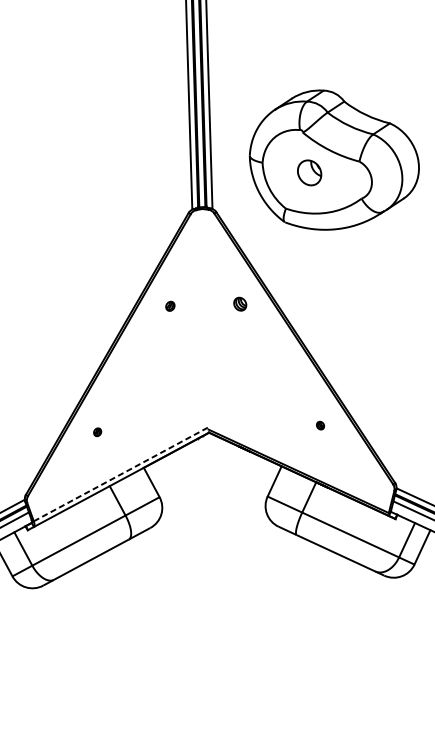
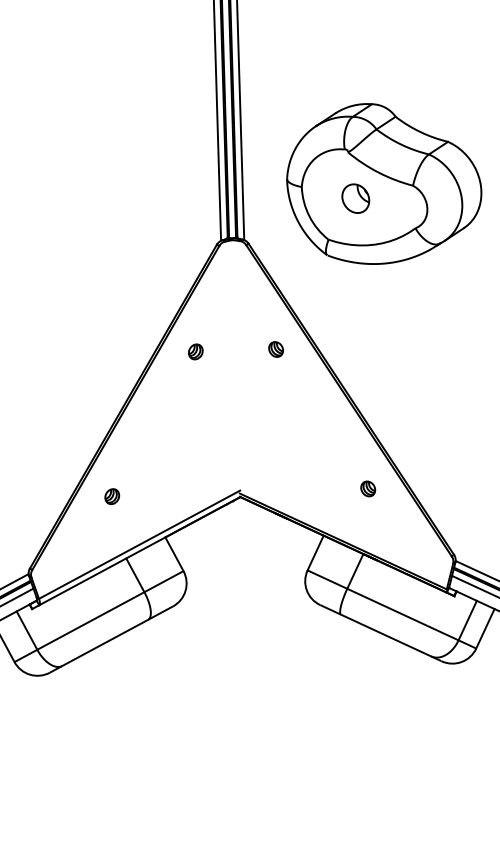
part: (170, 305) -> (195, 351), size x1.43
part: (320, 425) -> (368, 488), size x1.67
part: (97, 432) -> (112, 496), size x1.67
line: (122, 474) -> (140, 544), dashed -> solid

